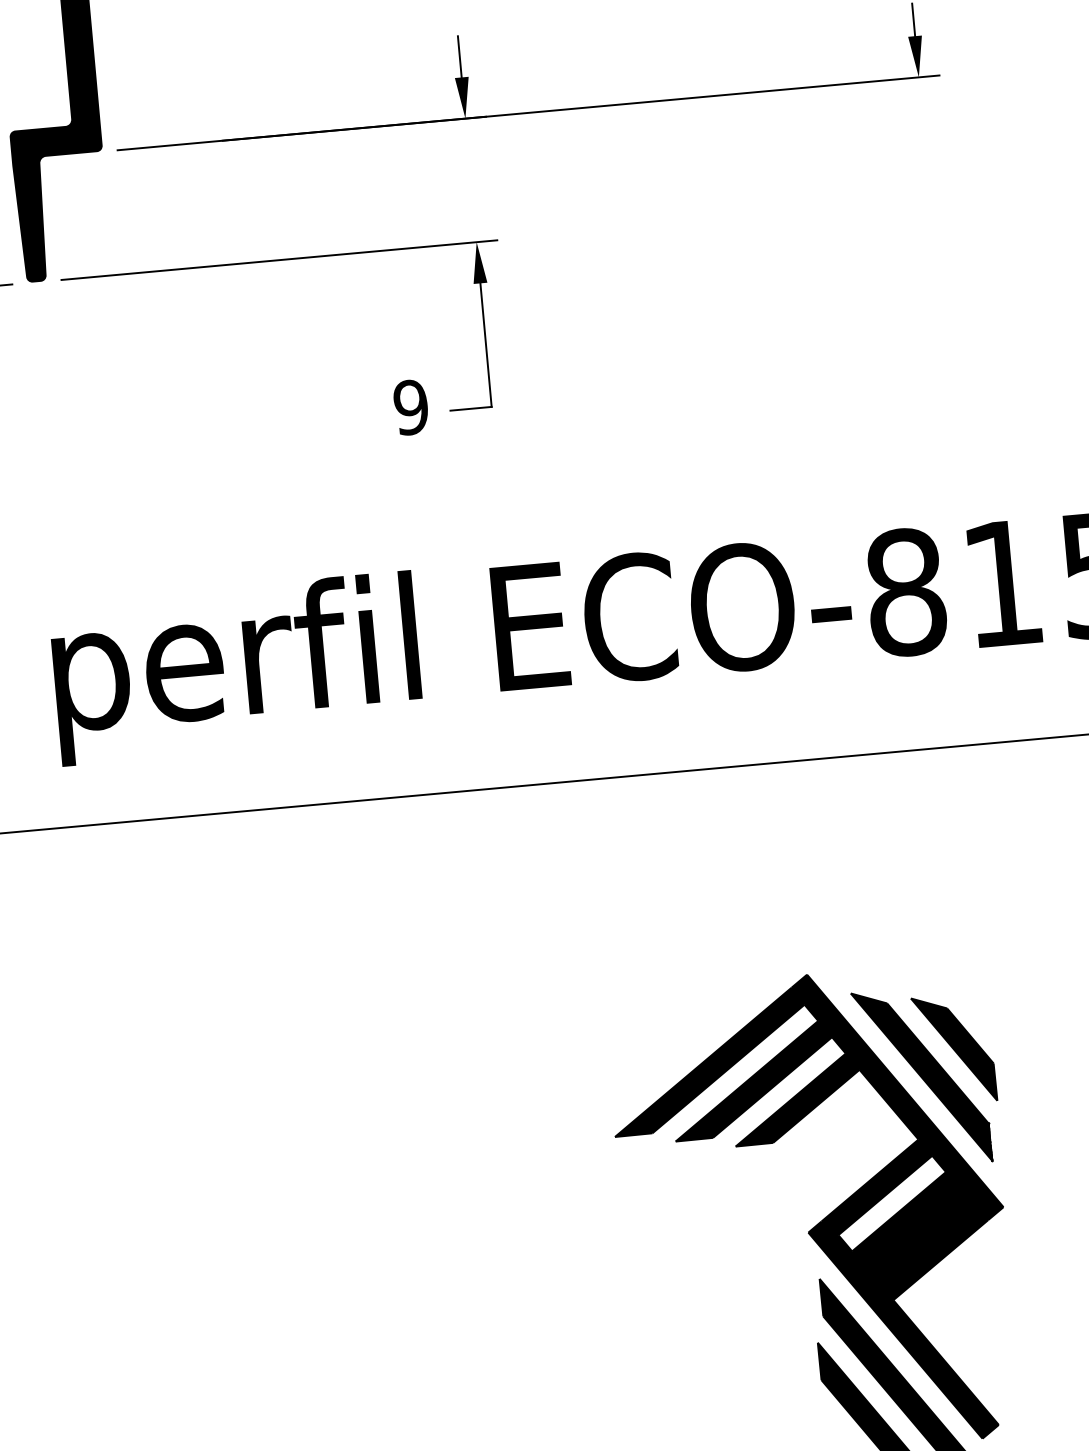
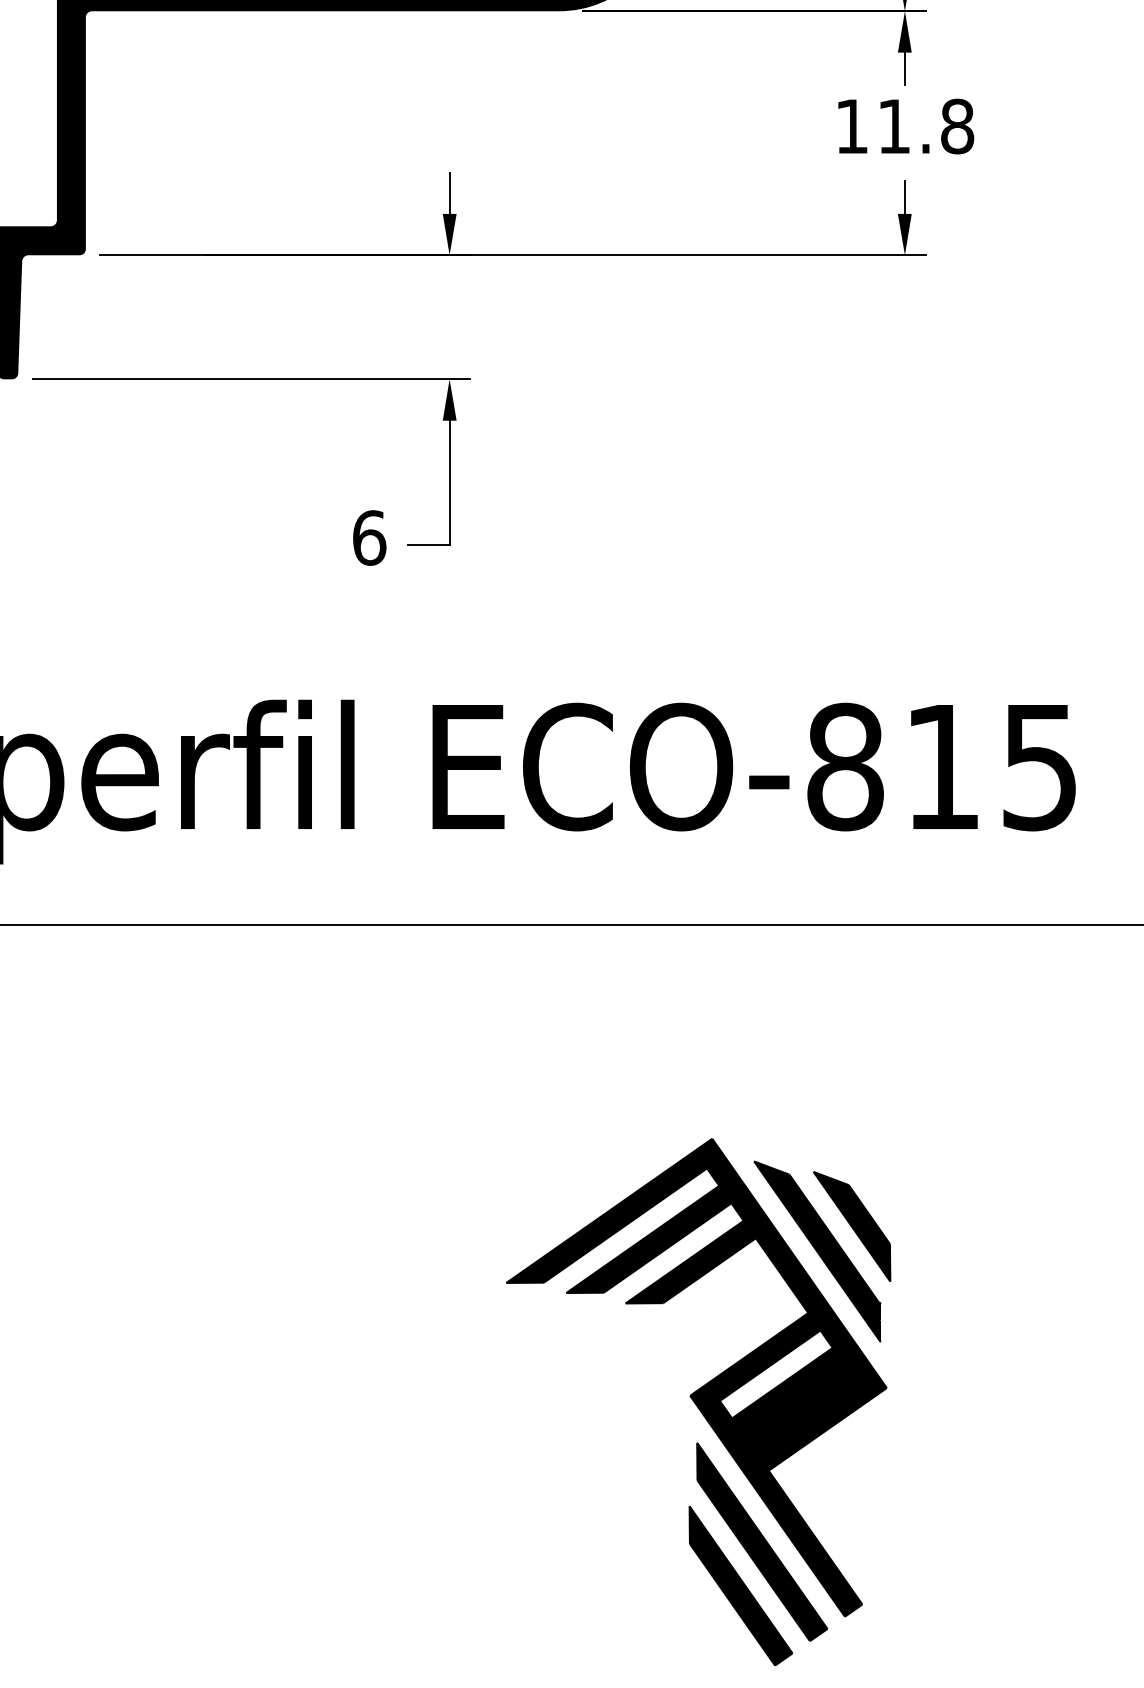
text: (411, 406) -> (369, 537), 9 -> 6

